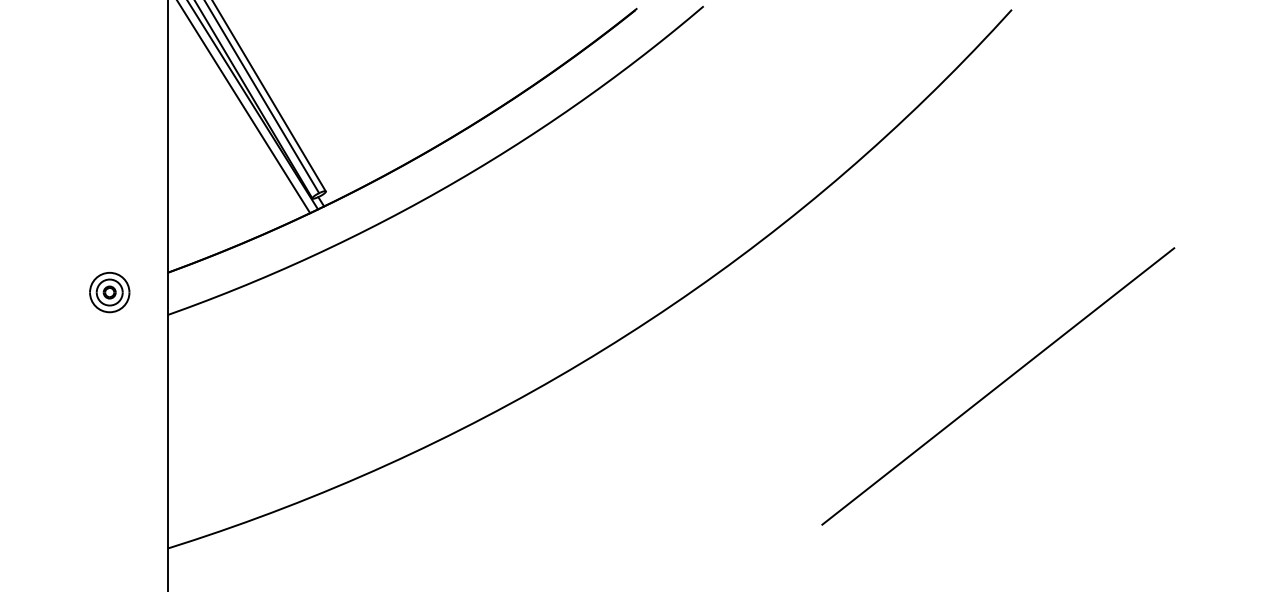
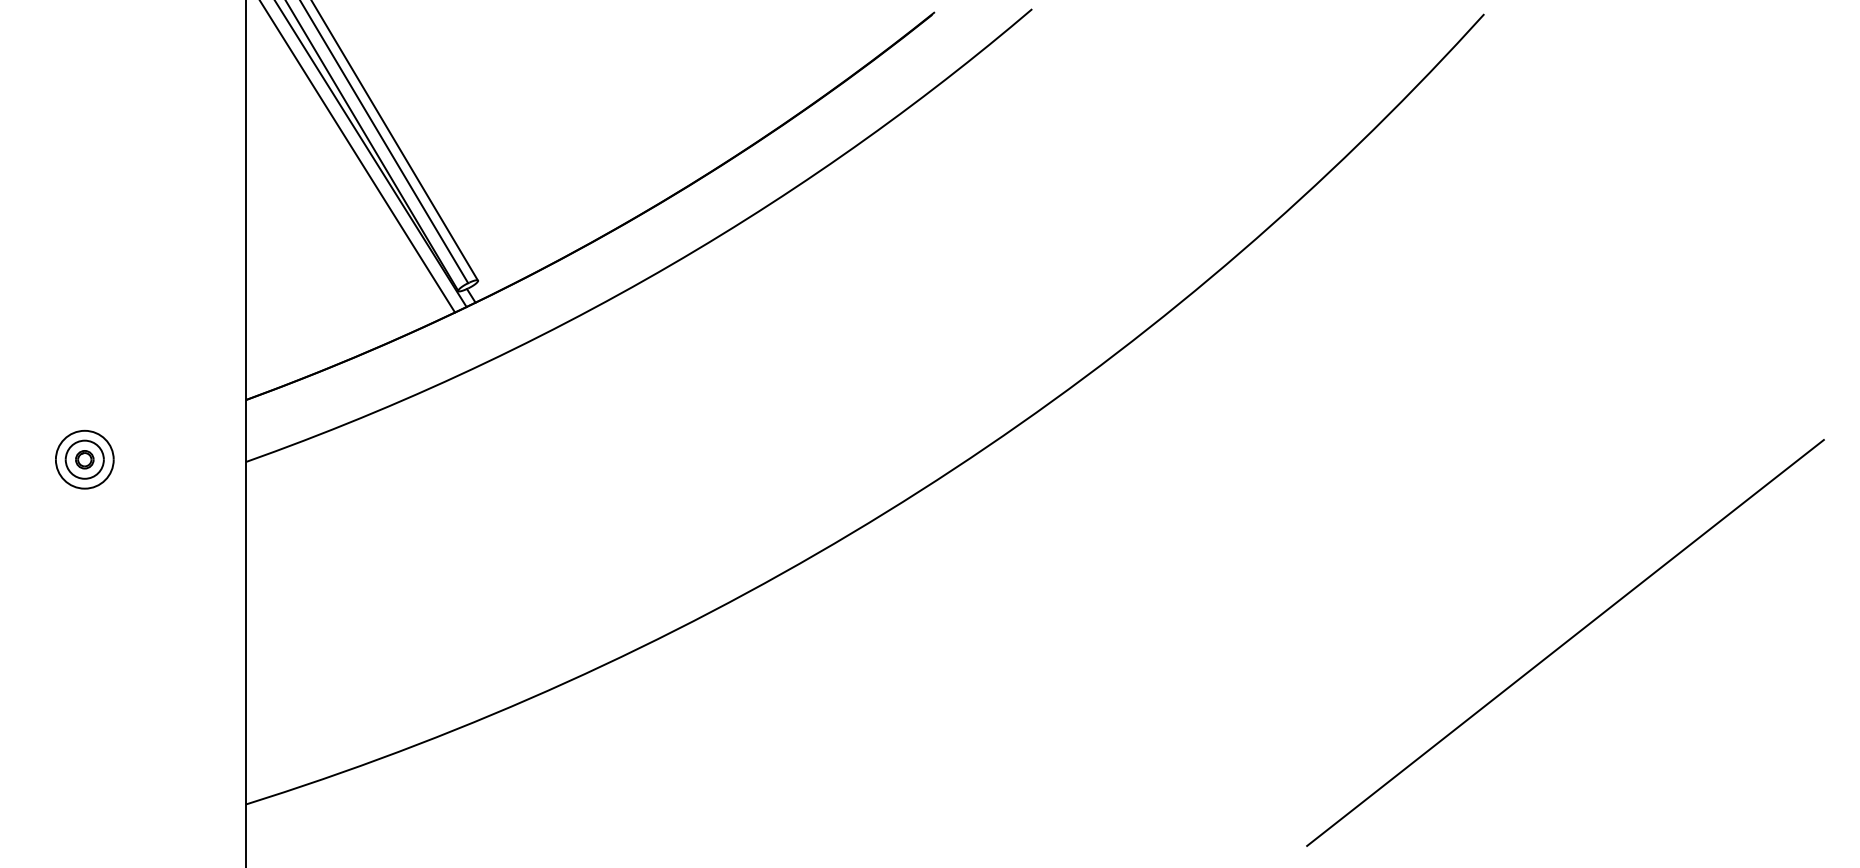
part: (109, 292) -> (84, 459), moved
line: (998, 386) -> (1565, 643), moved

